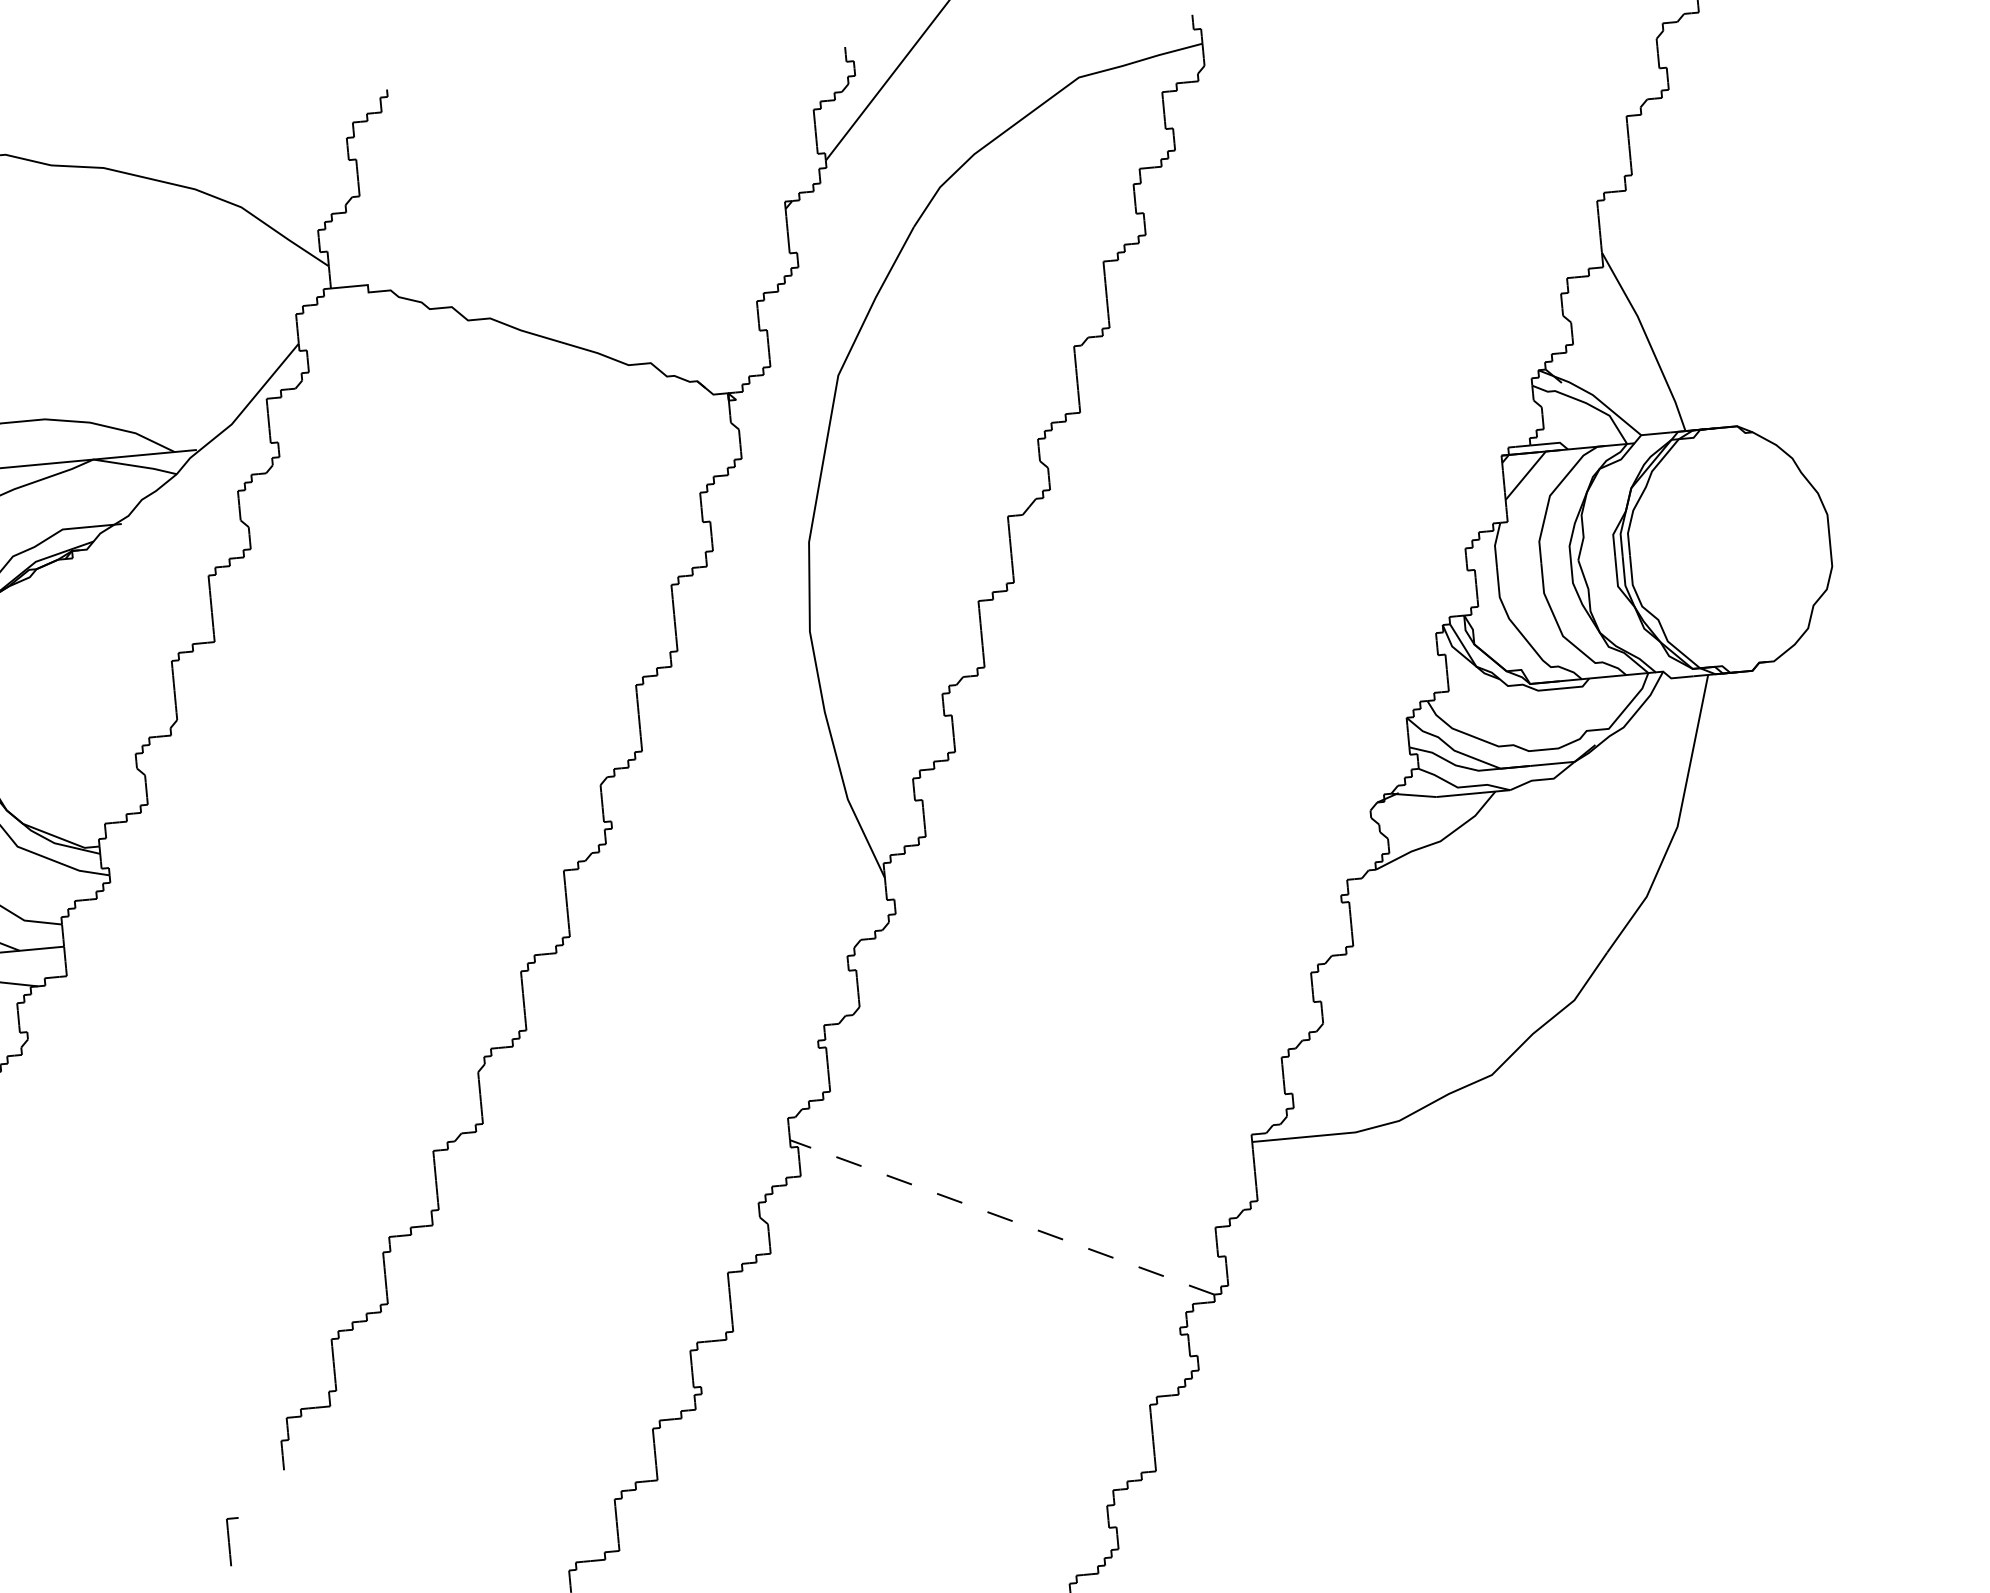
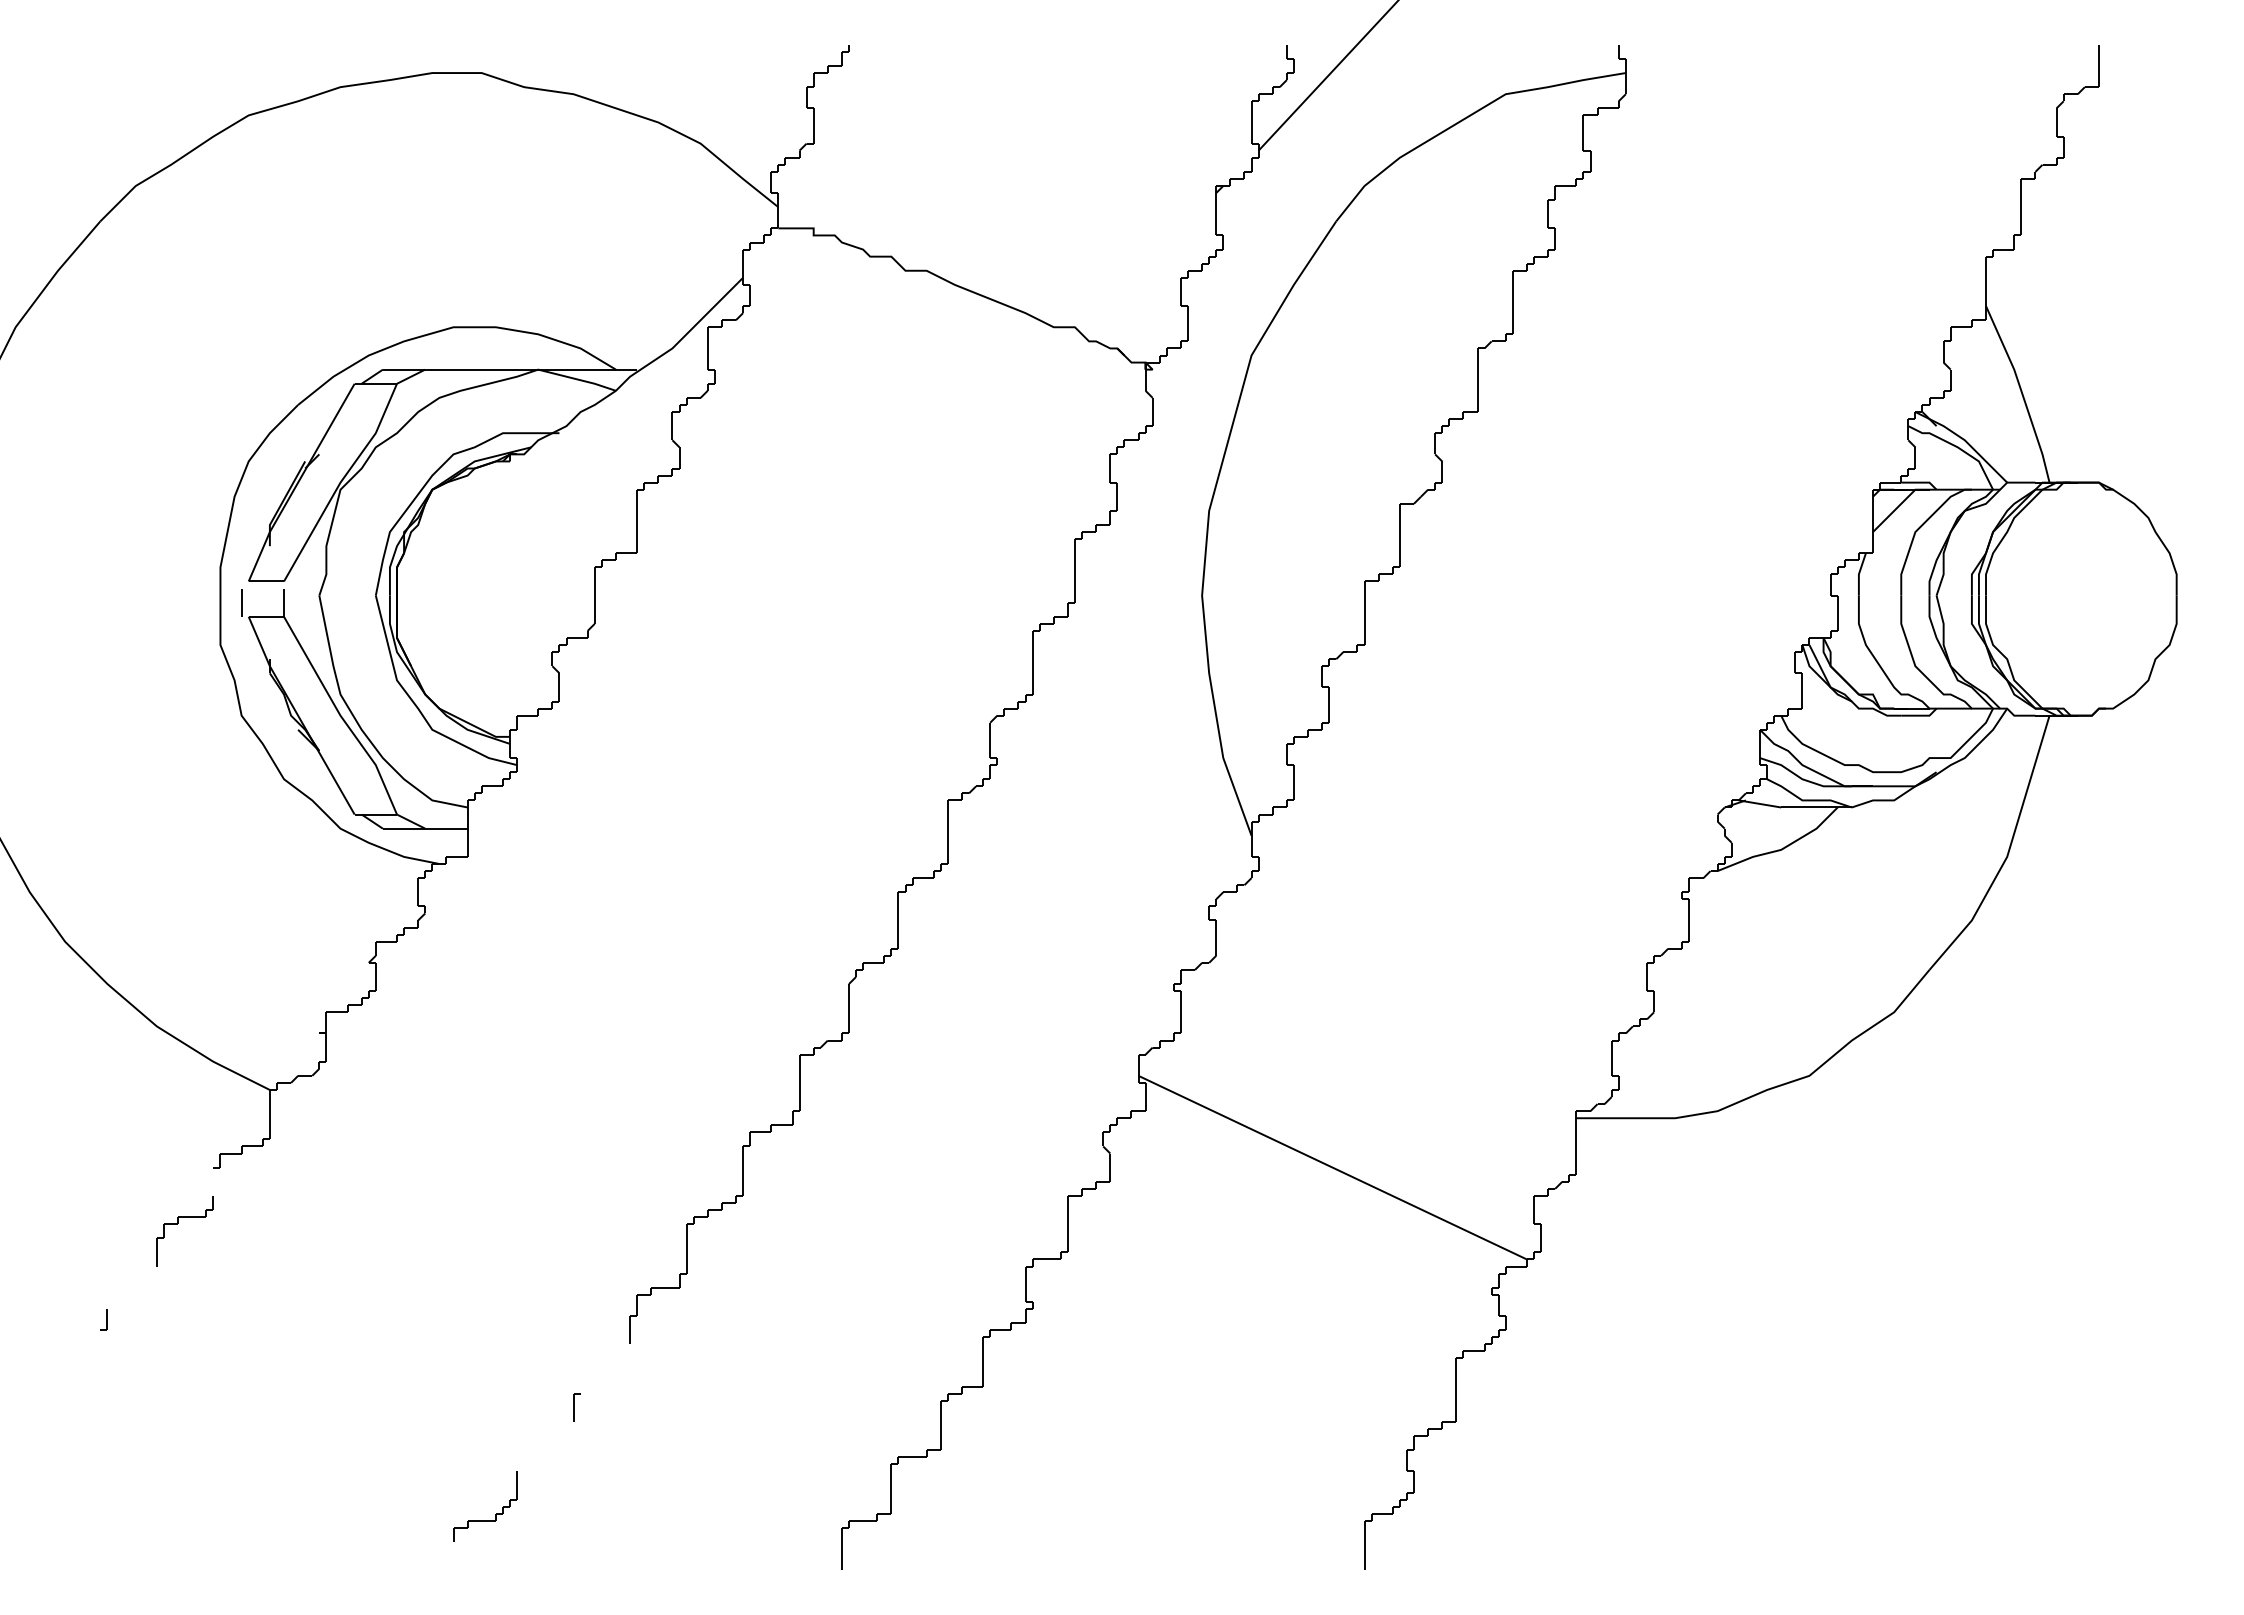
line: (1001, 1217) -> (1332, 1167), dashed -> solid
part: (234, 1541) -> (576, 1407), size x0.62

